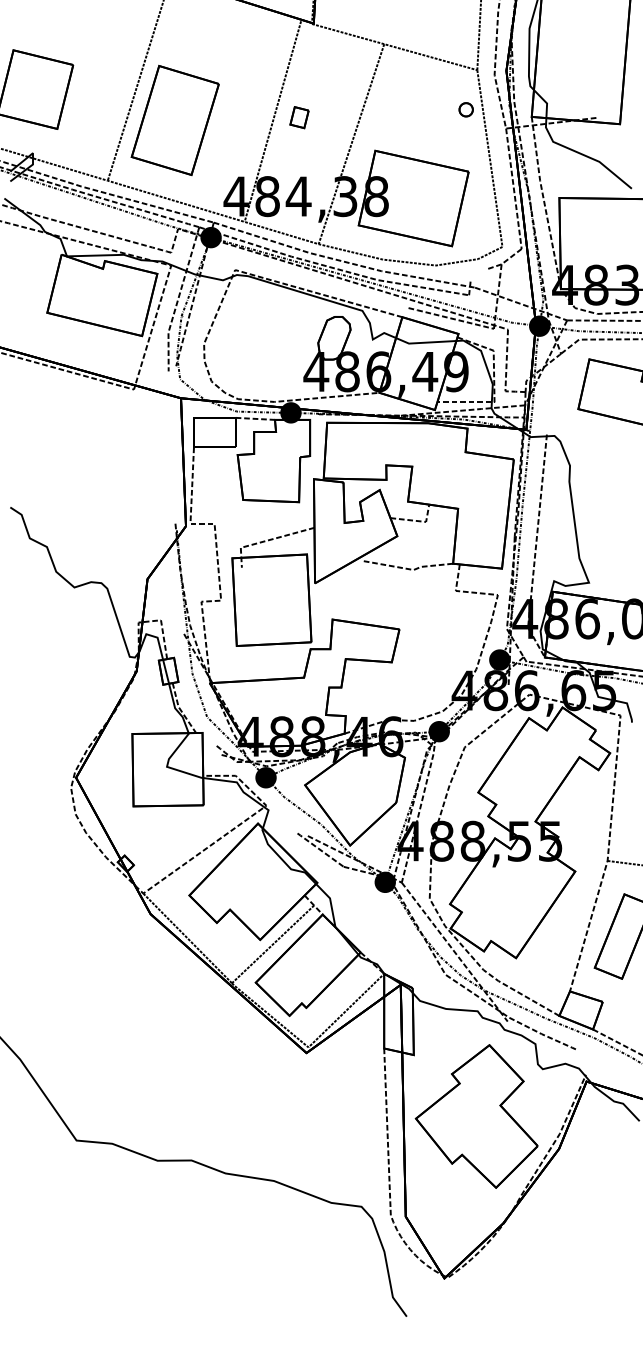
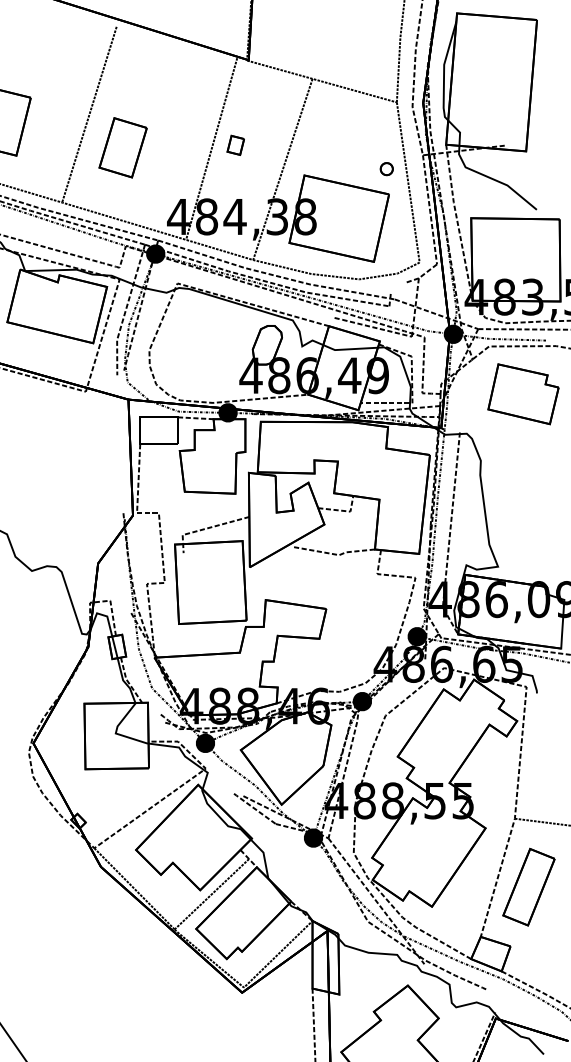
part: (465, 109) -> (386, 168), moved
part: (174, 119) -> (122, 147), size x0.6

